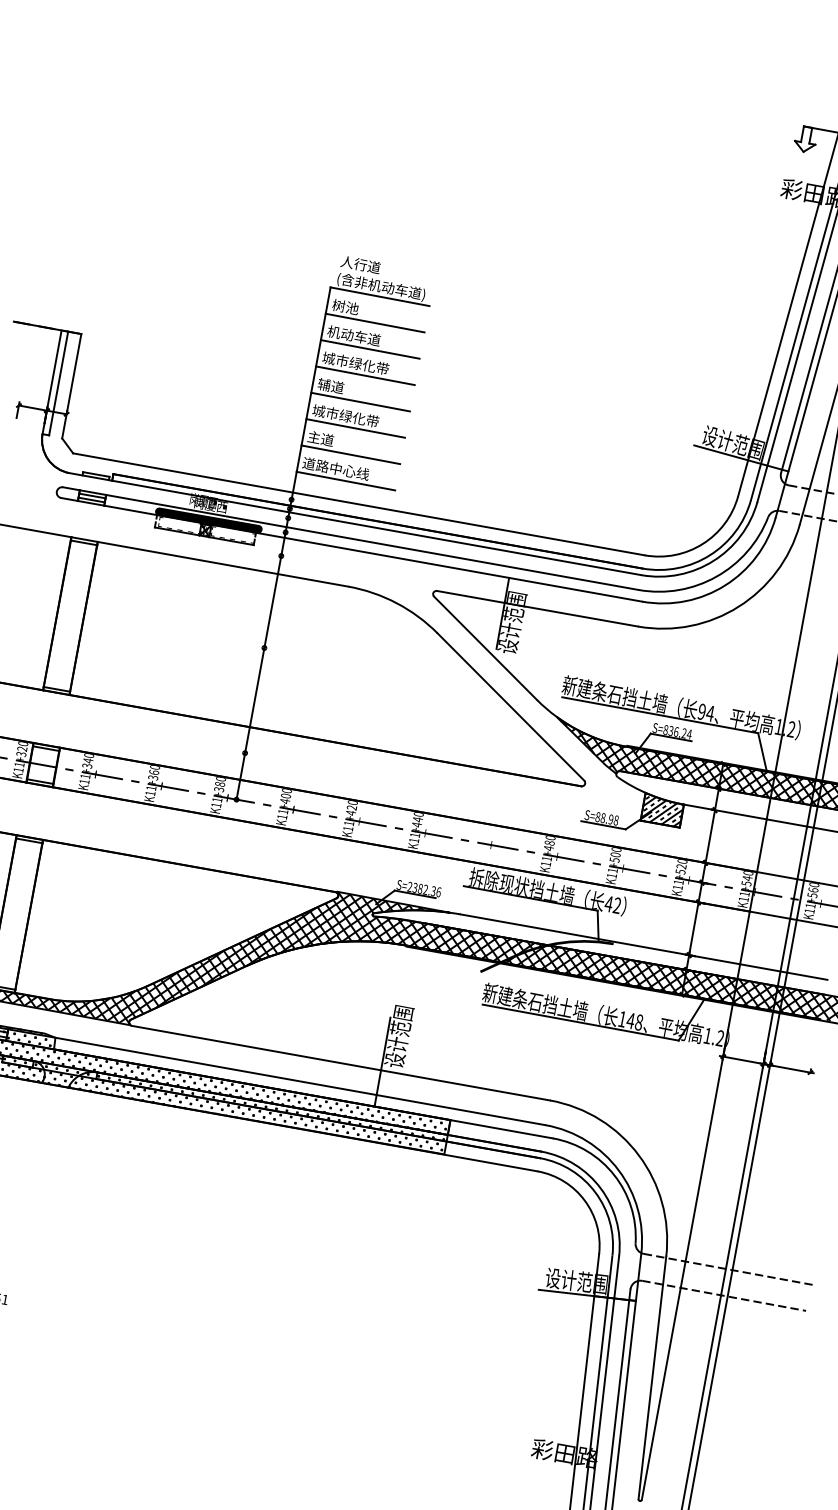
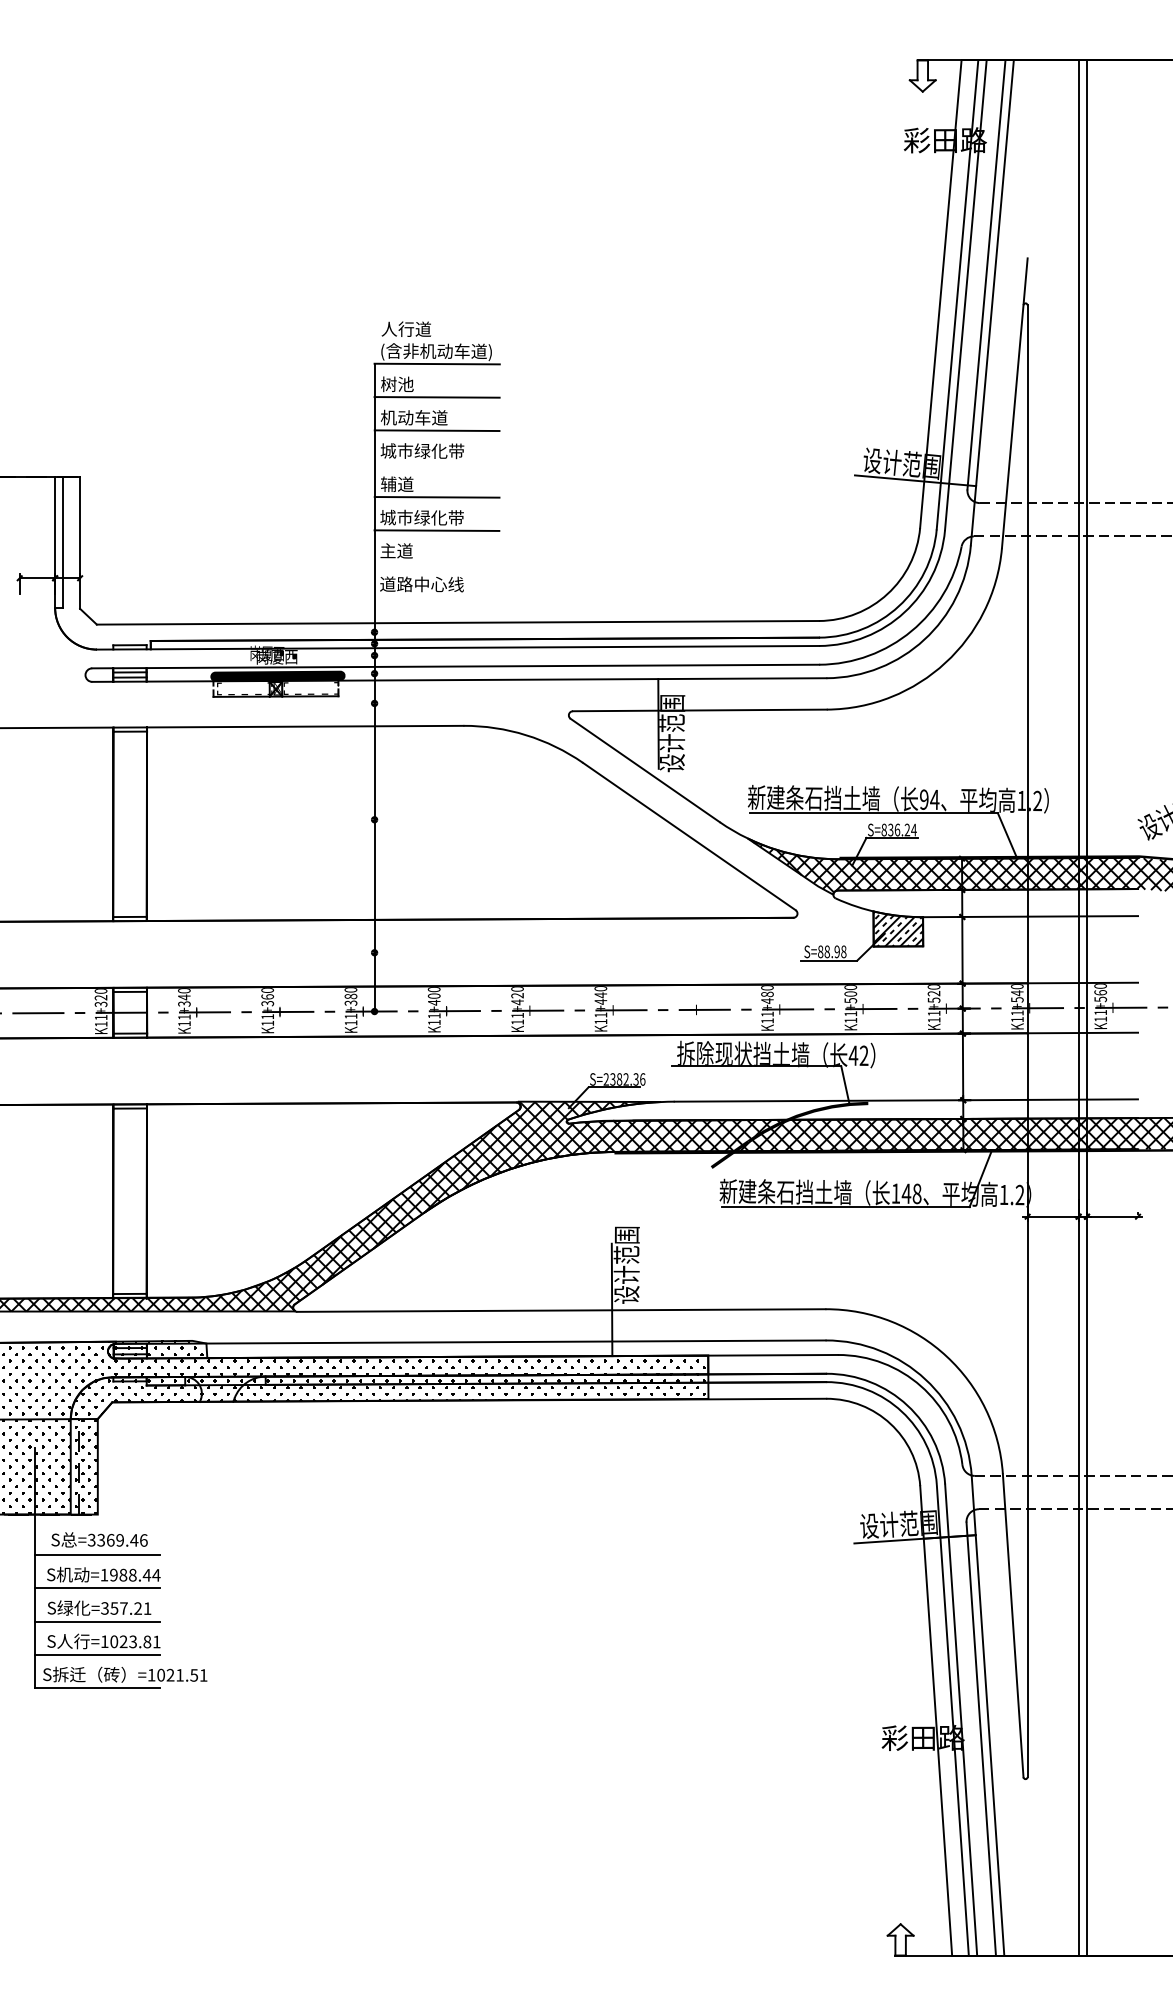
line: (365, 375) -> (436, 463), removed
line: (350, 454) -> (436, 563), removed
line: (345, 480) -> (436, 596), removed

